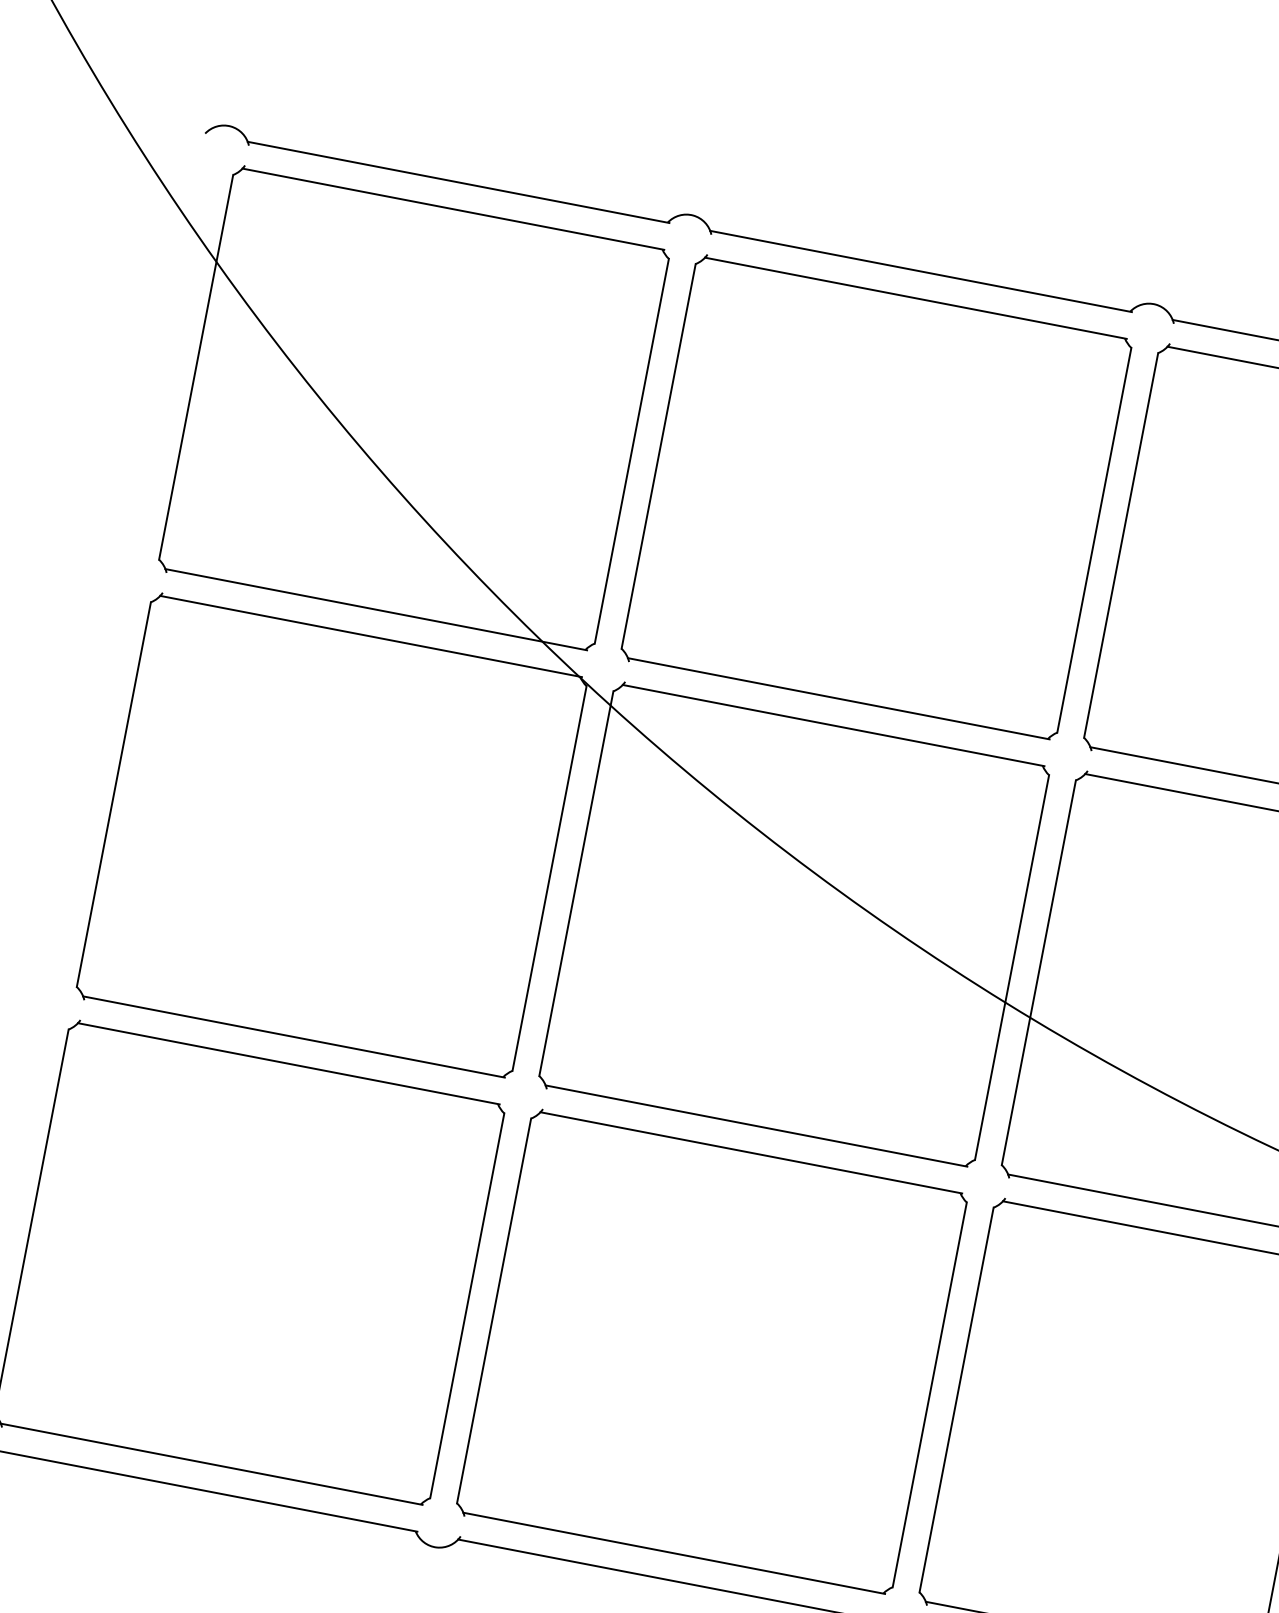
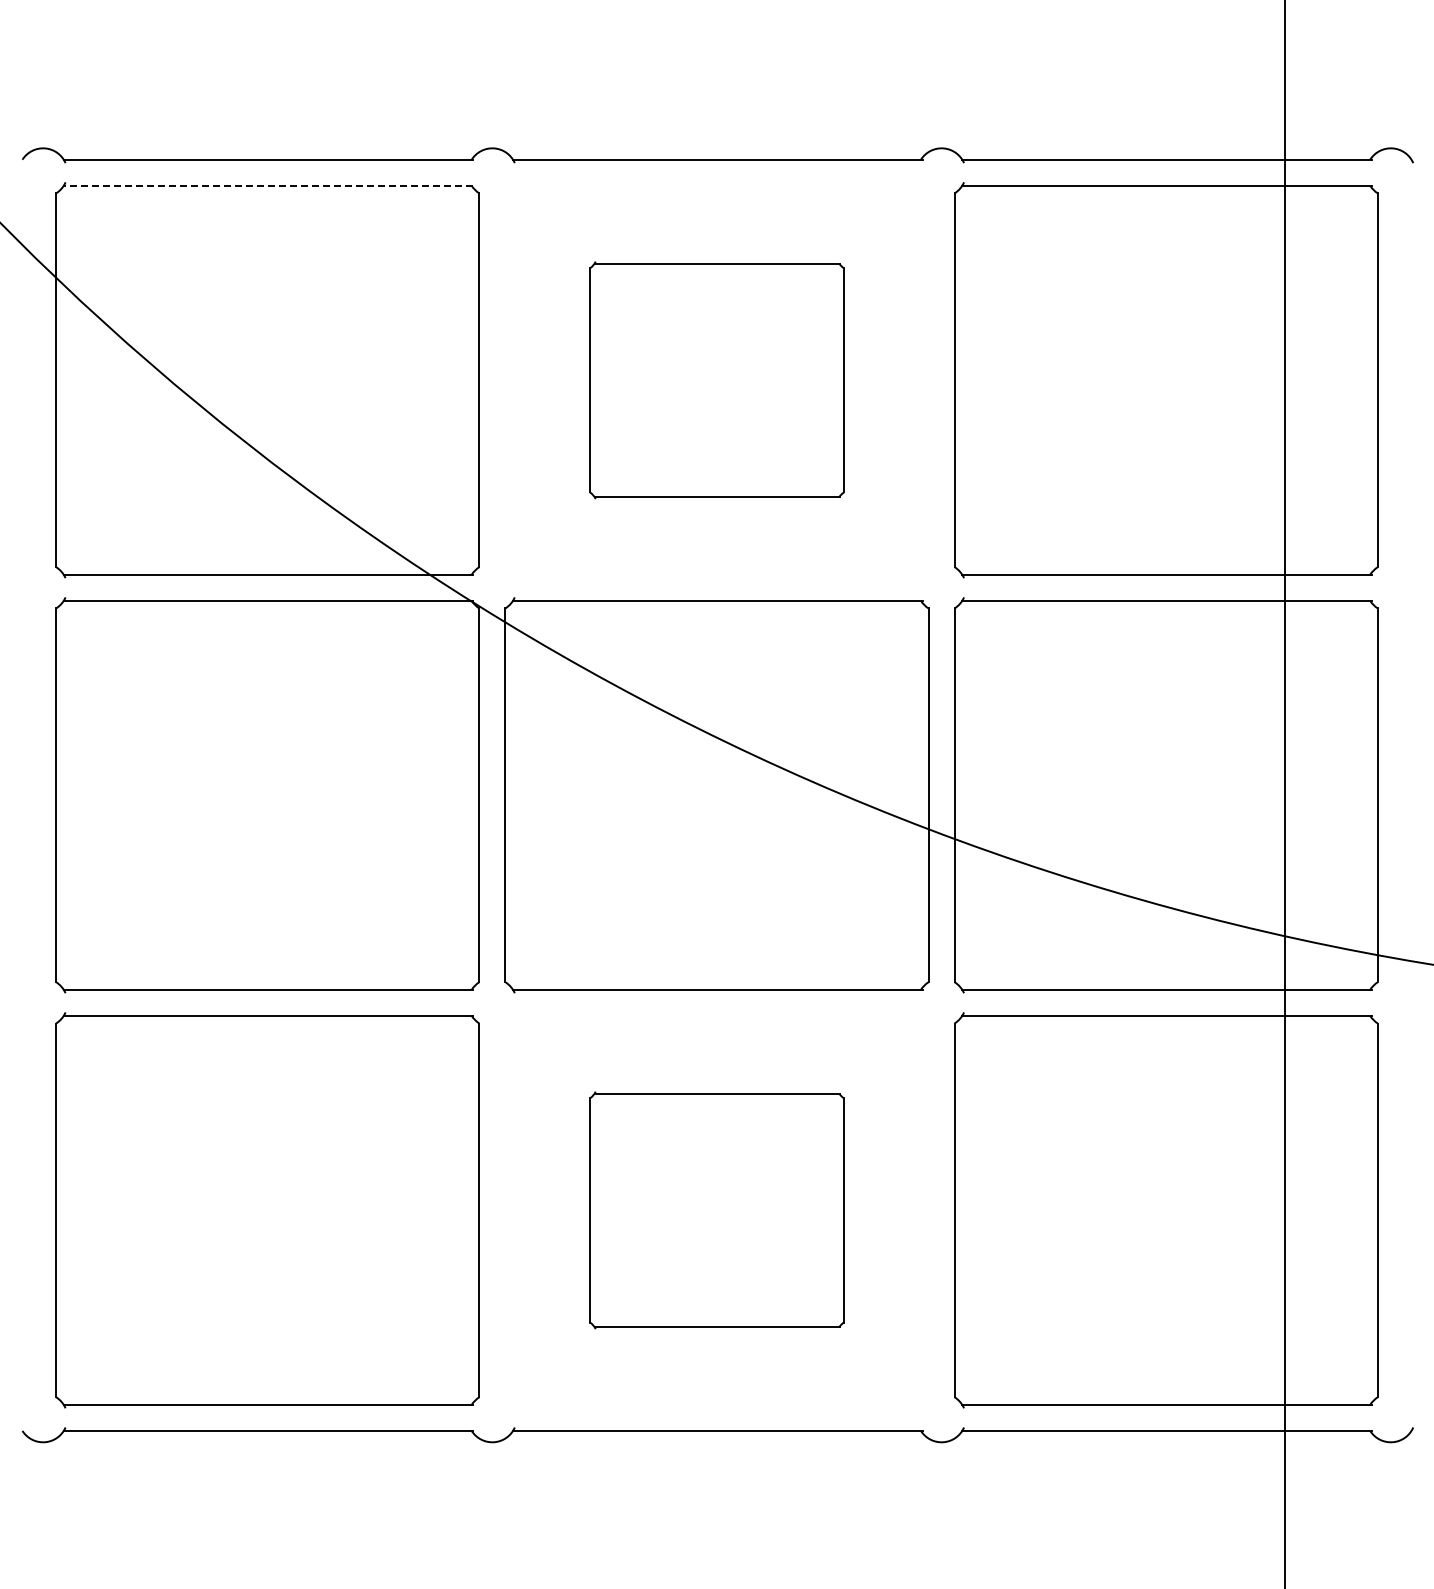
line: (453, 208) -> (268, 185), solid -> dashed
part: (875, 498) -> (716, 380), size x0.6
part: (711, 1352) -> (716, 1210), size x0.6

